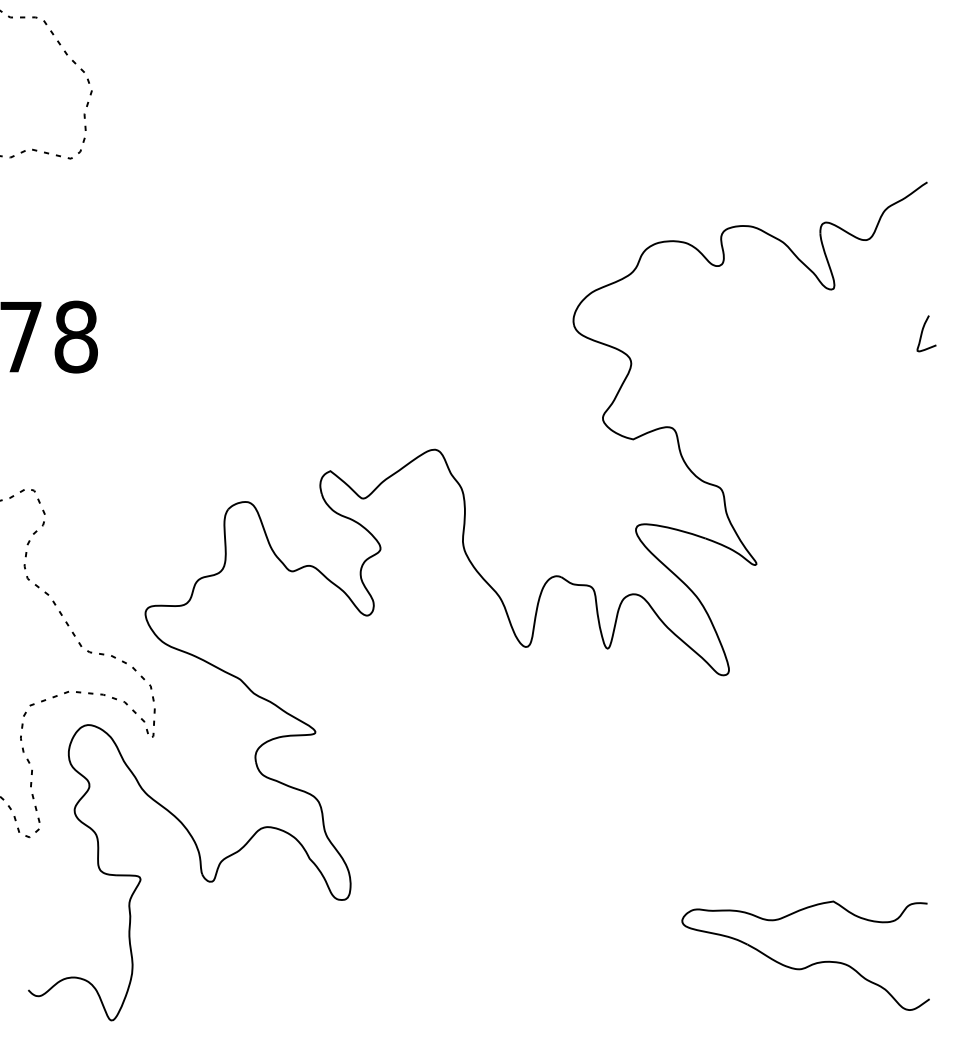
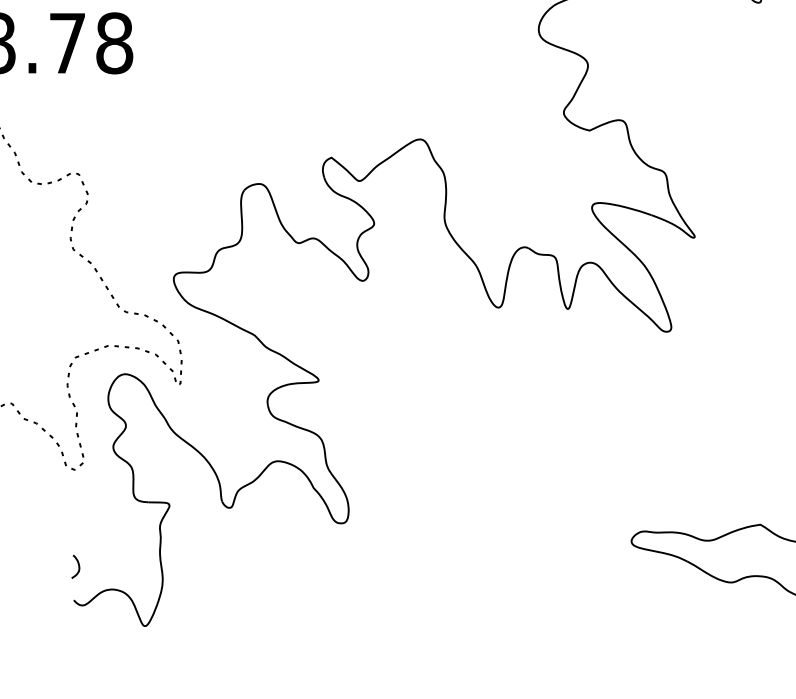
curve: (33, 950) -> (78, 566), added

